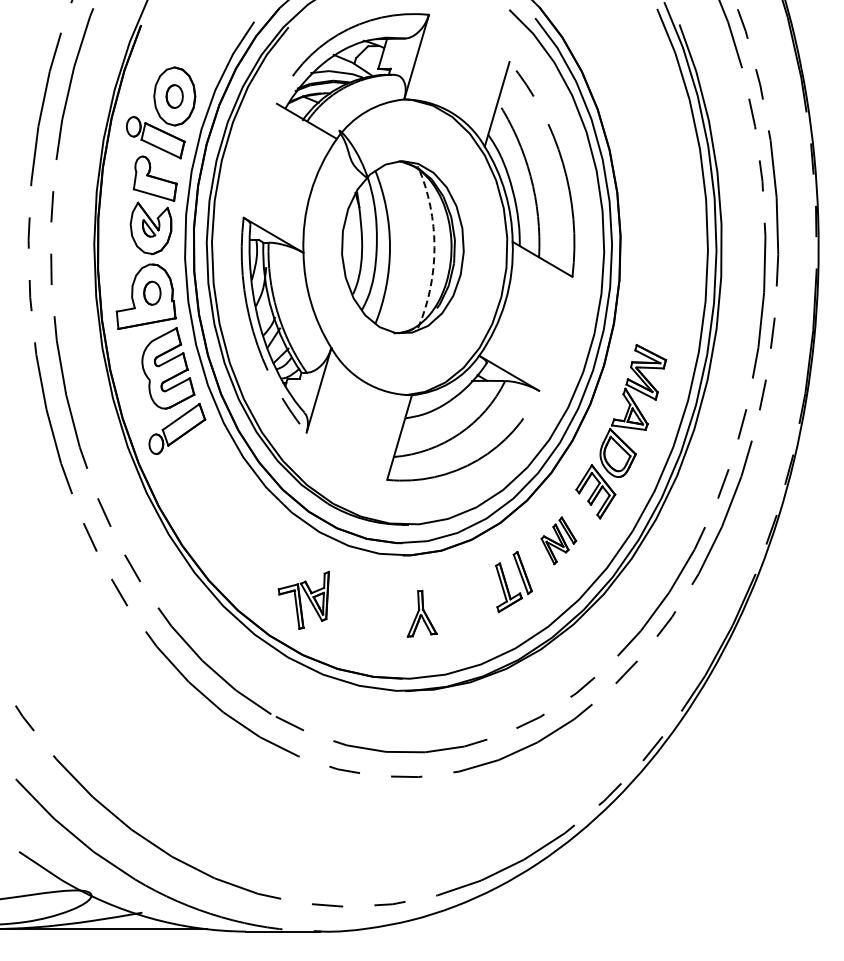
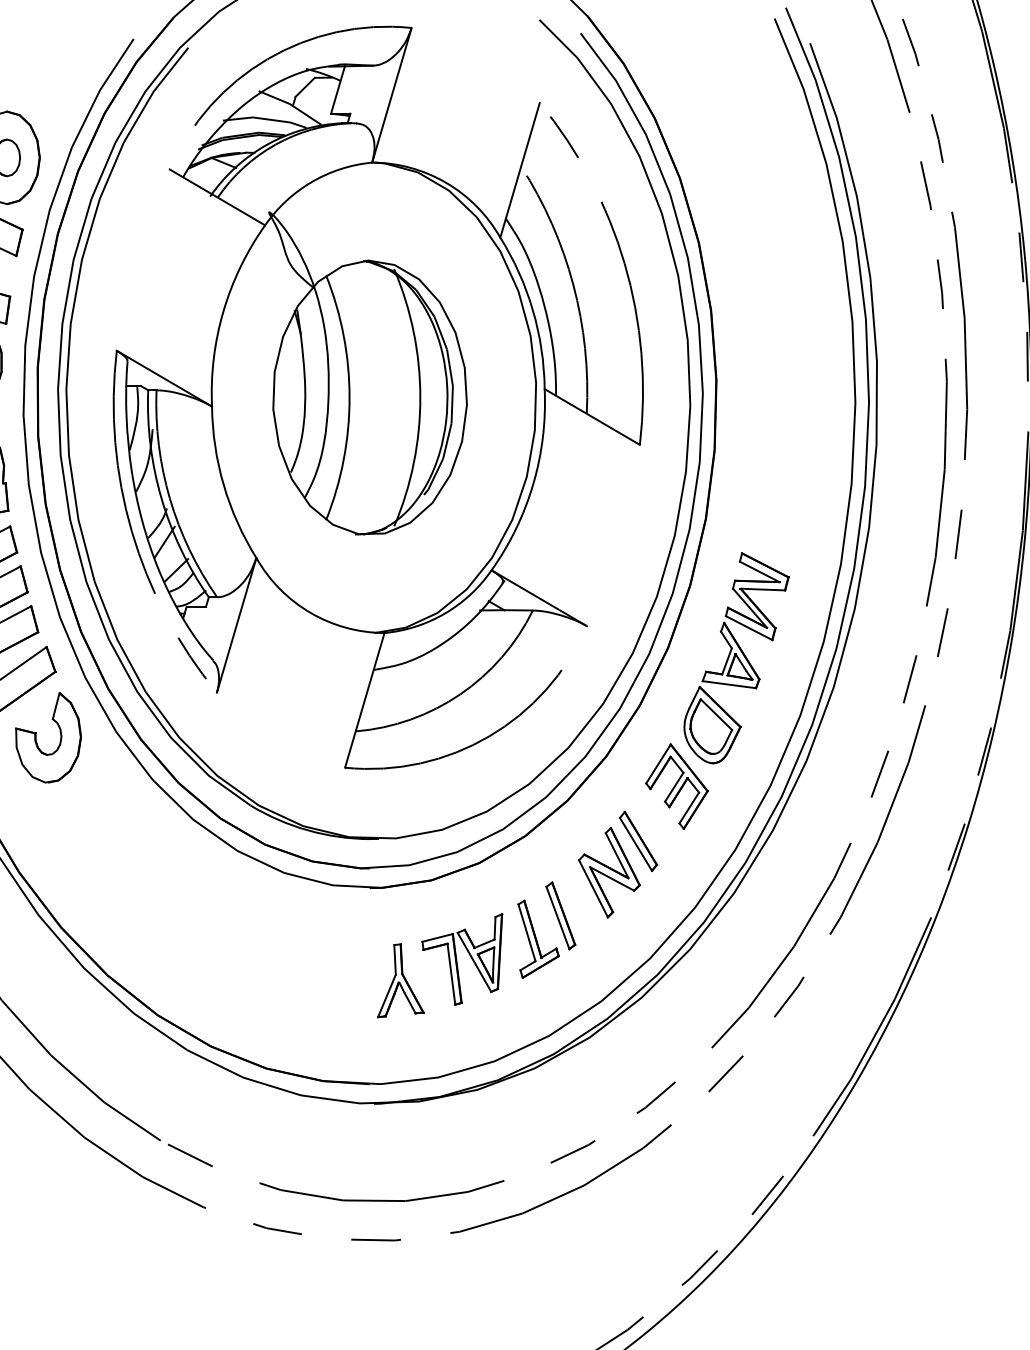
arc: (434, 247) -> (420, 398), dashed -> solid
part: (193, 460) -> (36, 736), added
part: (558, 540) -> (617, 864), size x1.43
part: (303, 600) -> (461, 959), moved

